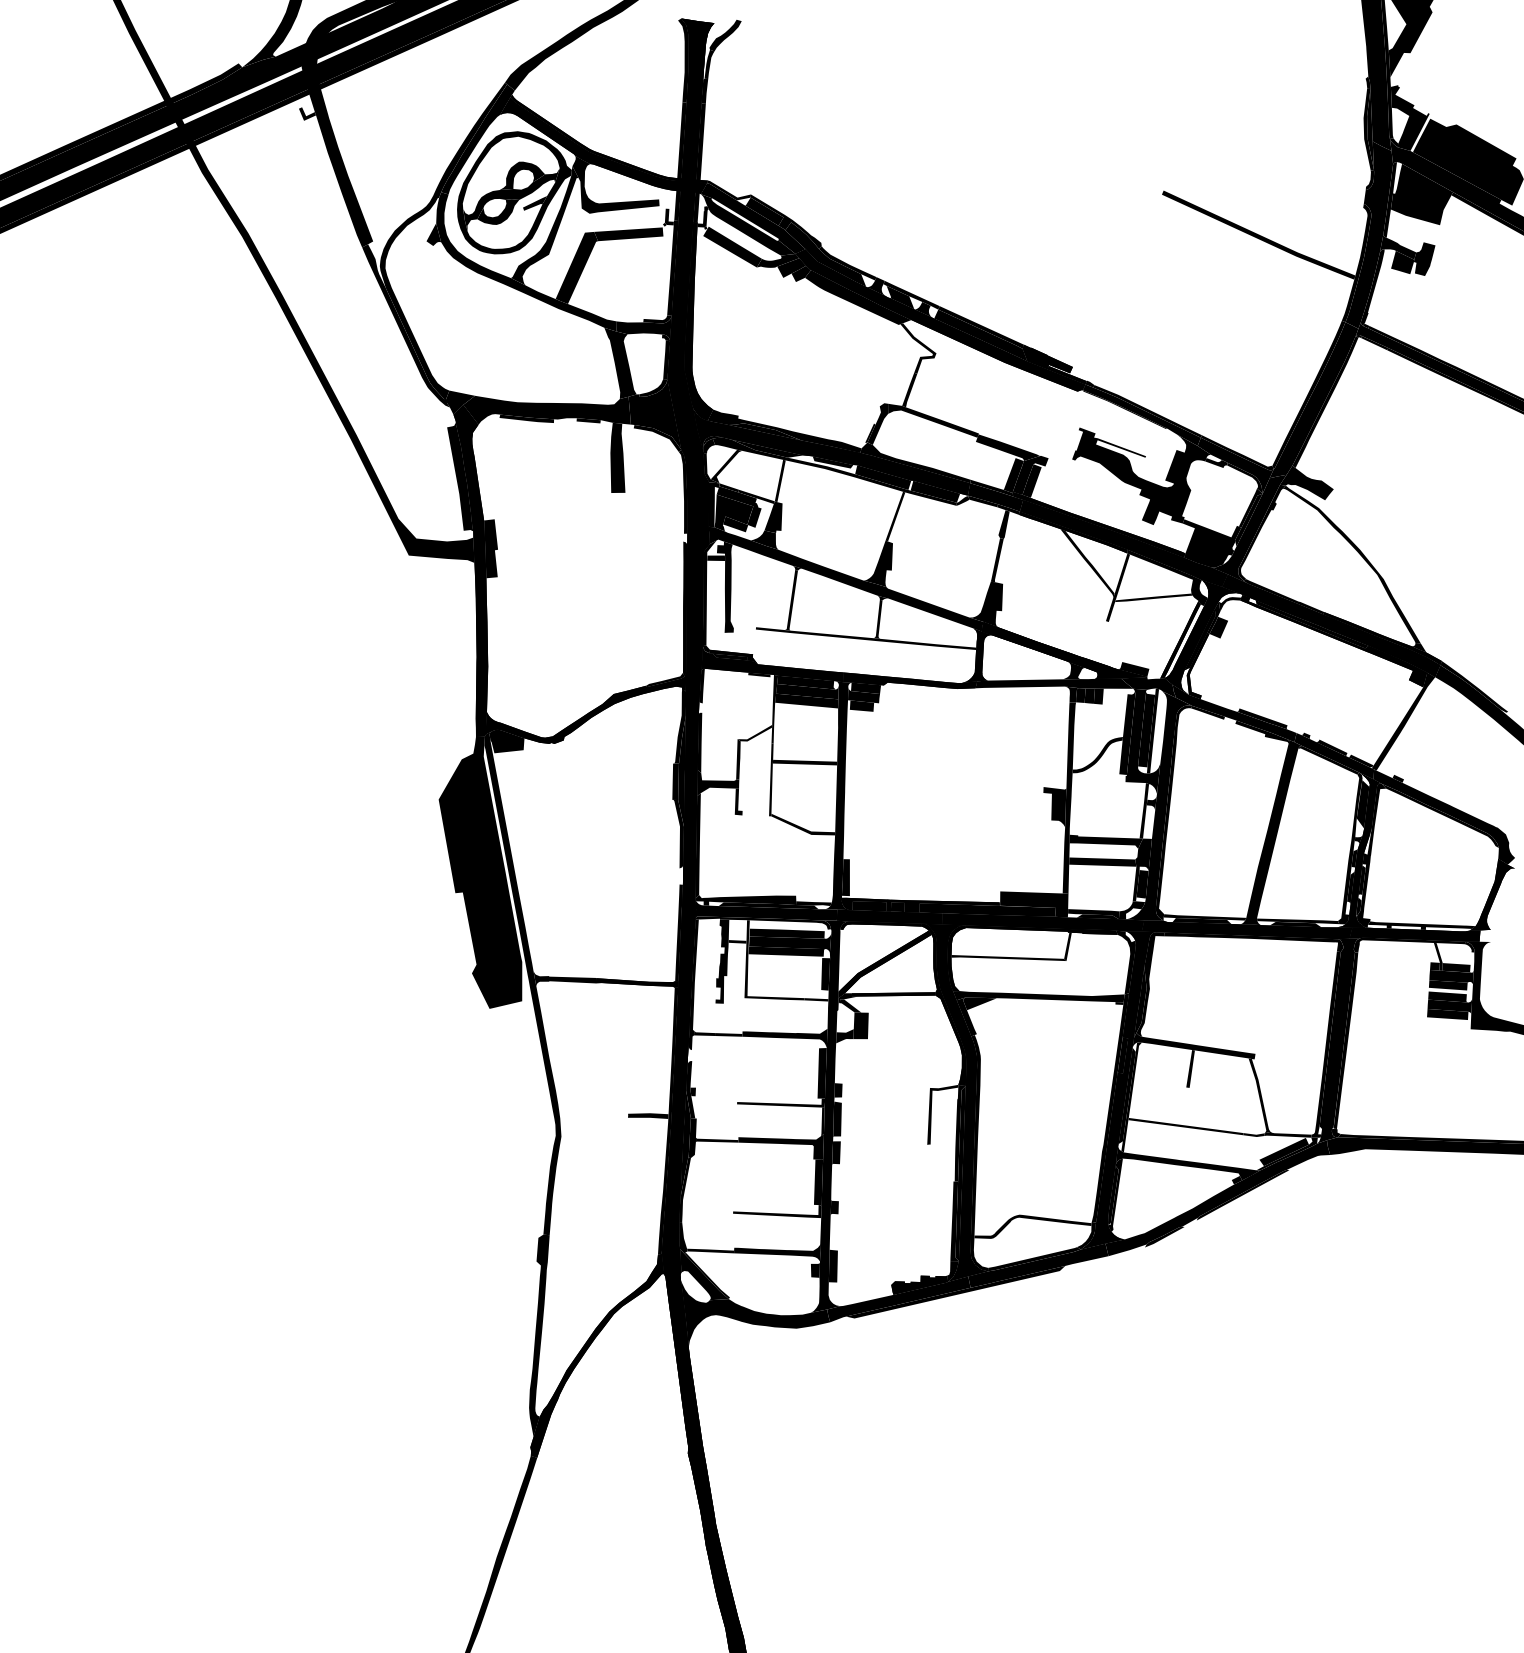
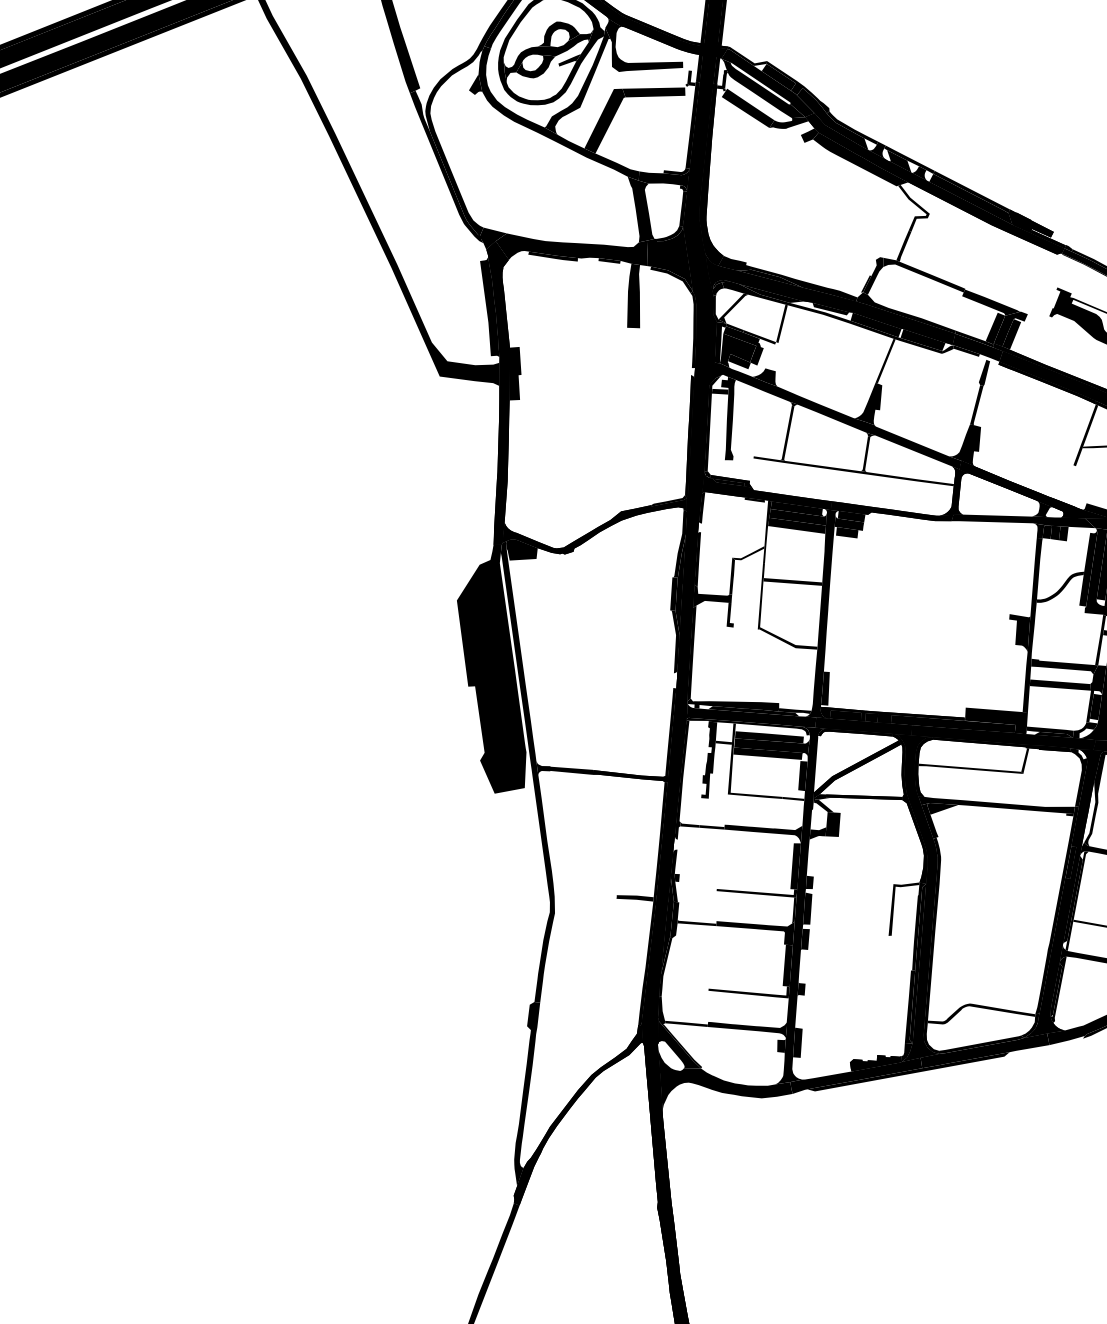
fill: (791, 267) -> (801, 129), removed
fill: (1008, 509) -> (989, 359), removed
fill: (773, 517) -> (774, 356), removed
fill: (1087, 563) -> (1058, 411), removed
fill: (1139, 1001) -> (1088, 813), removed

